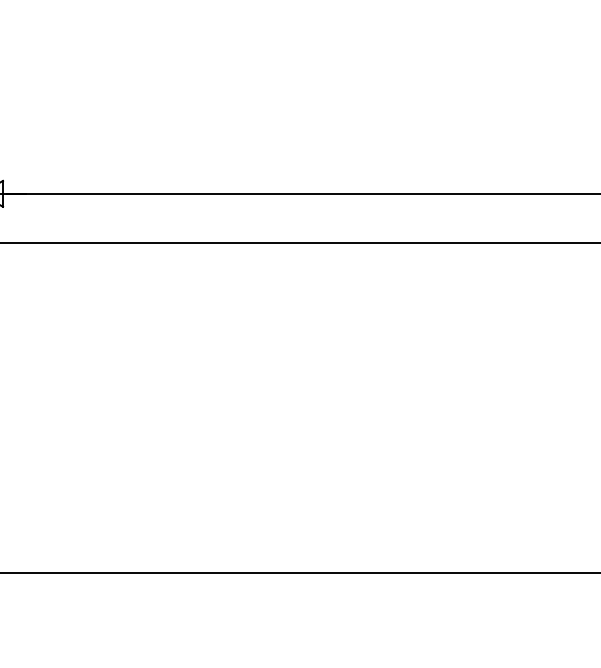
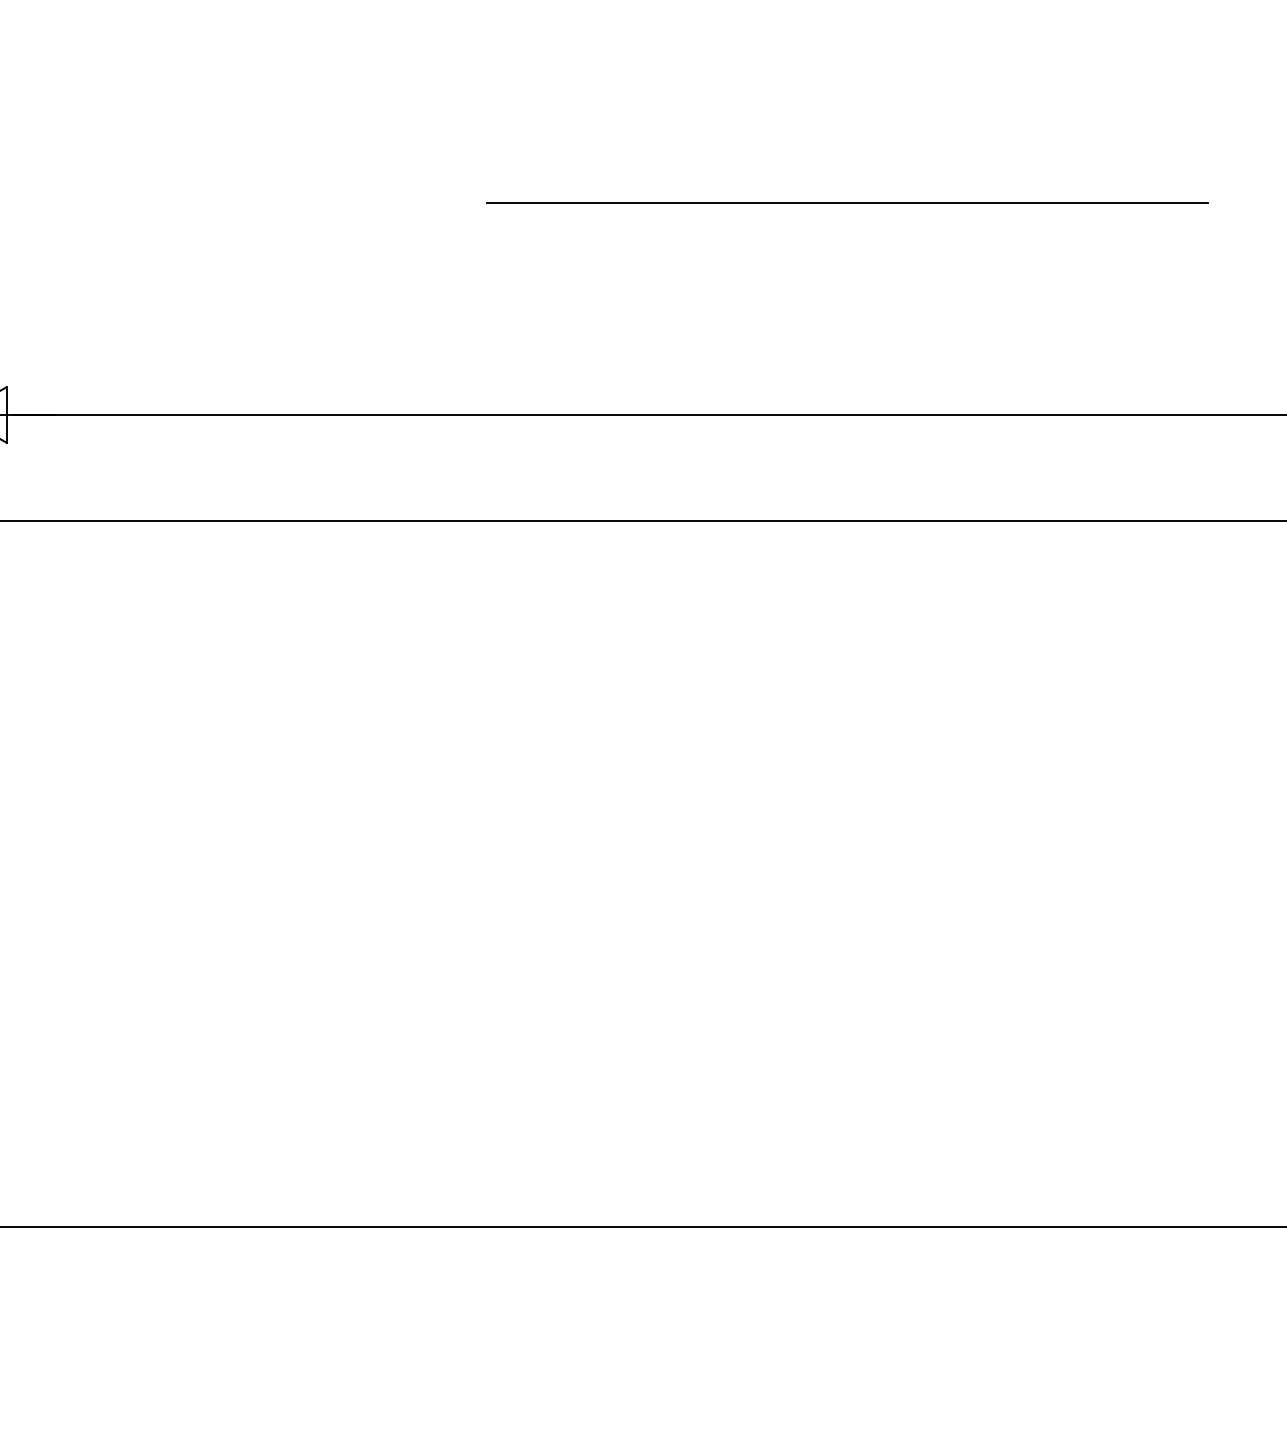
line: (395, 95) -> (846, 204), added

